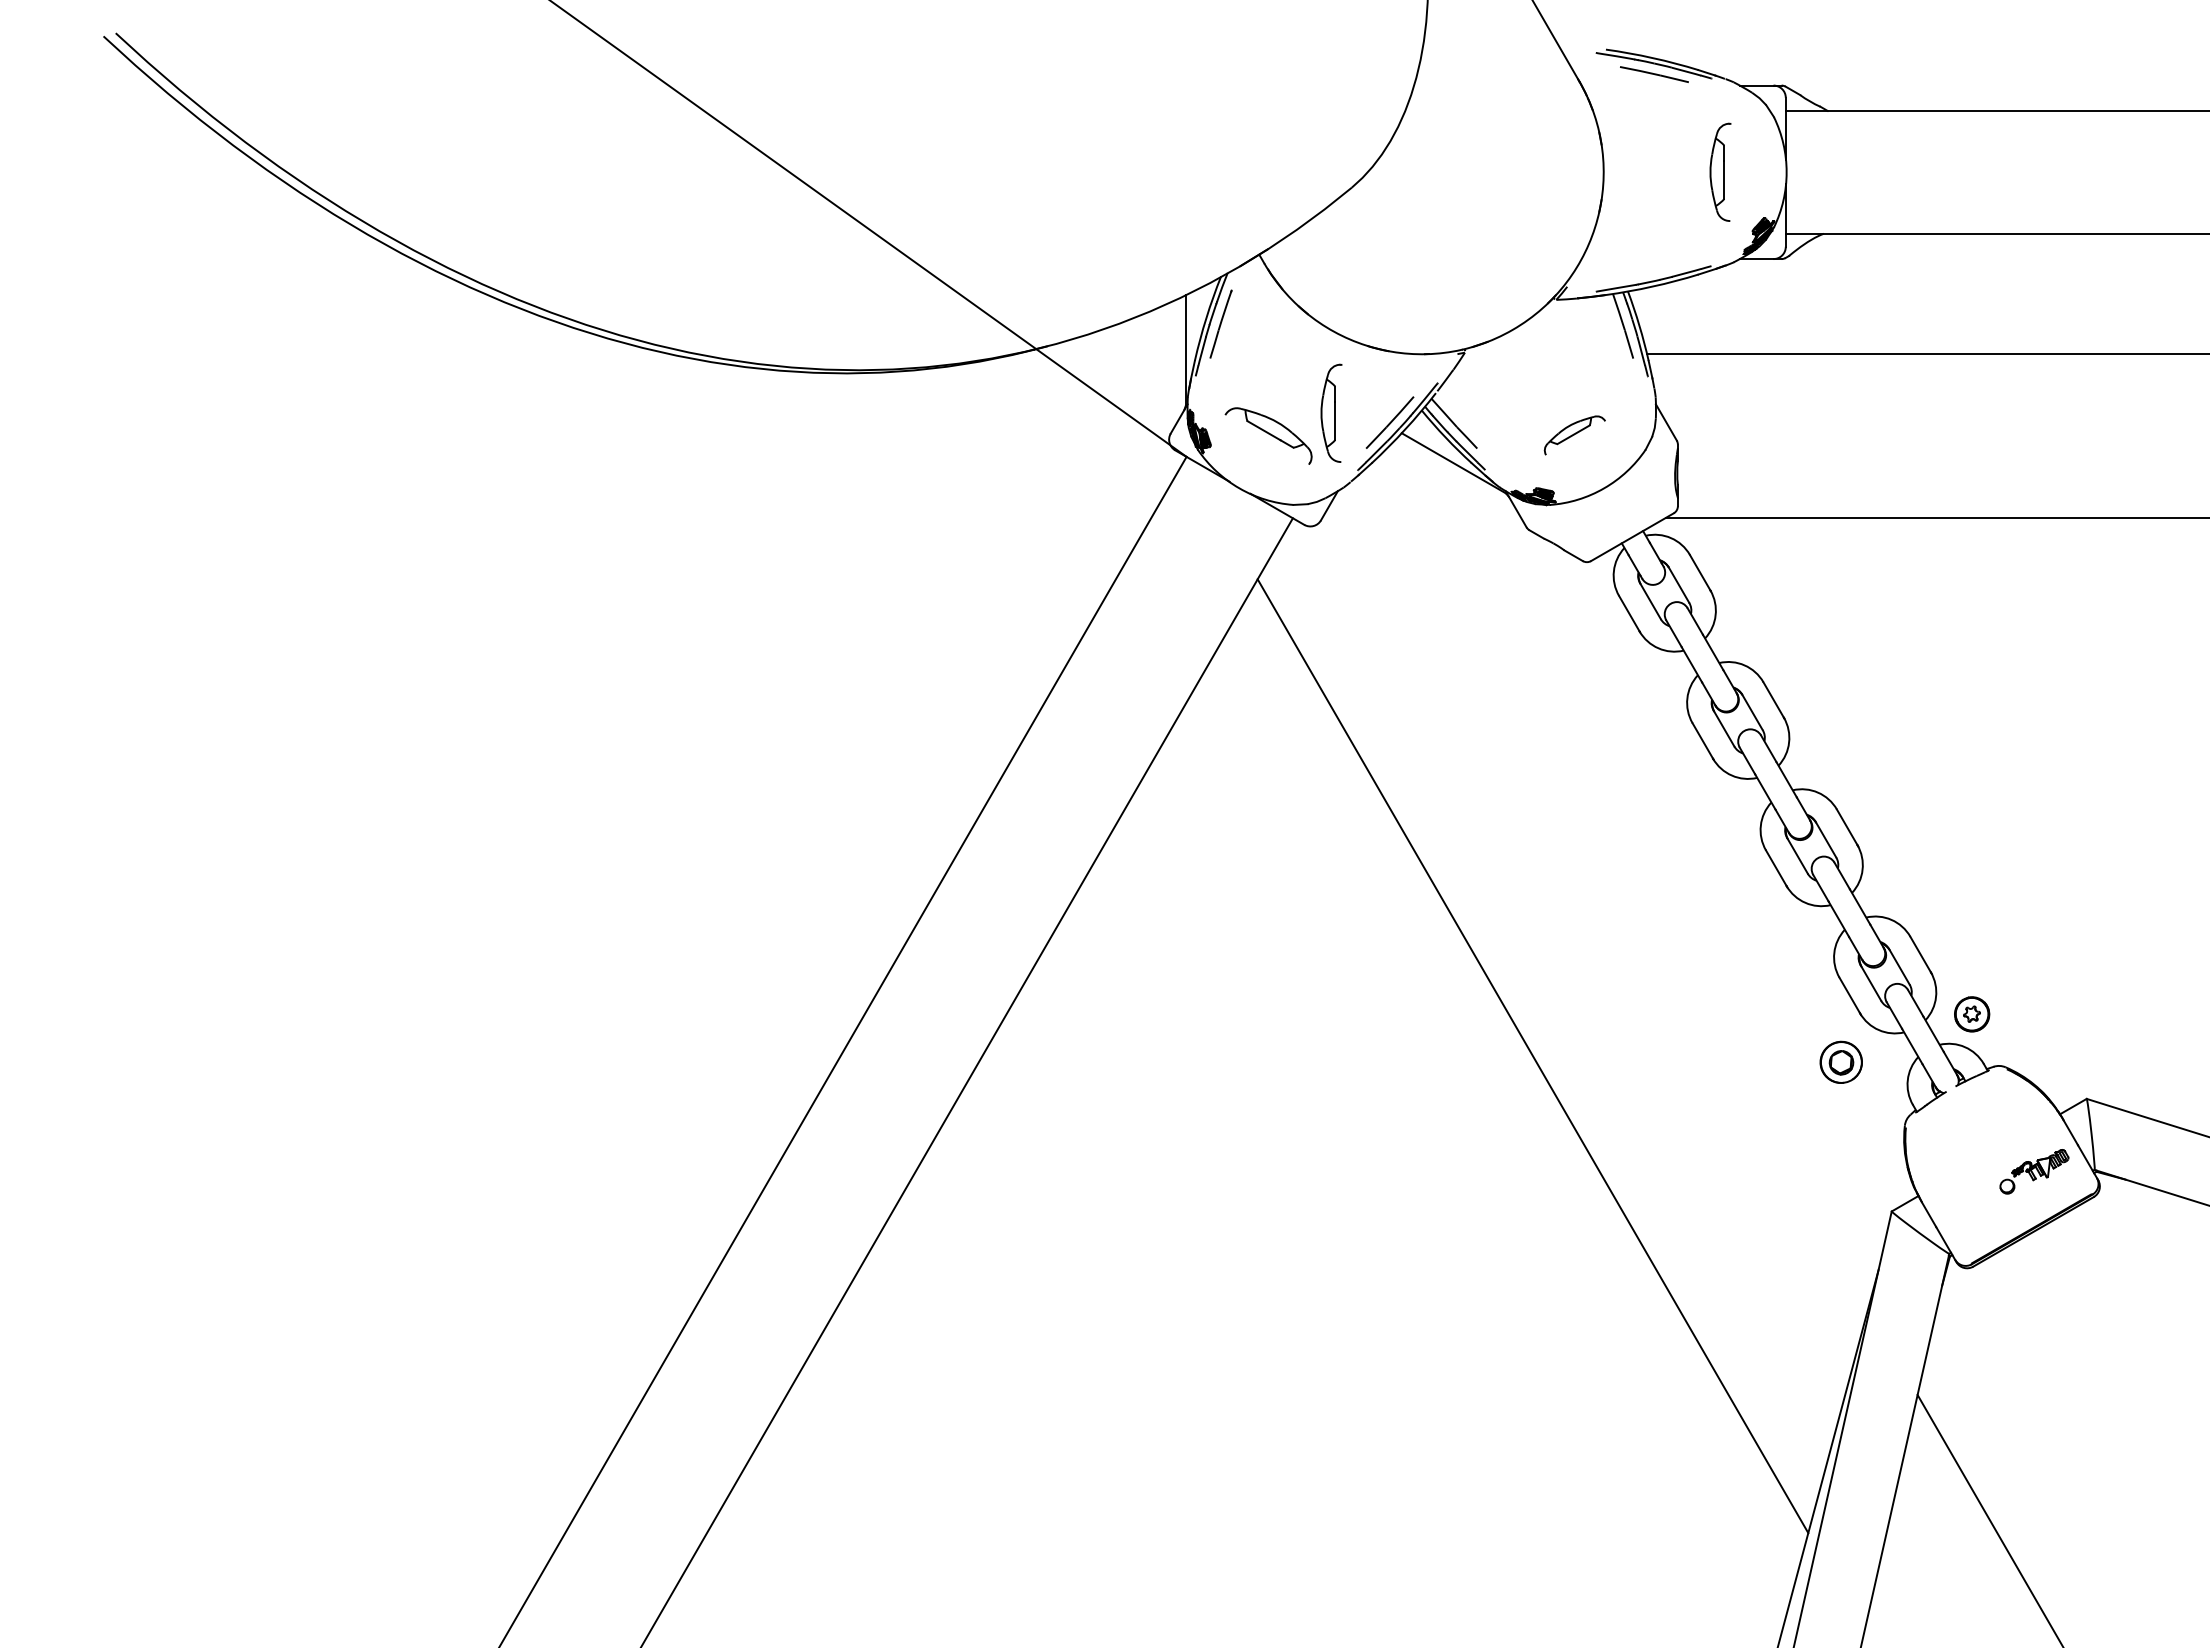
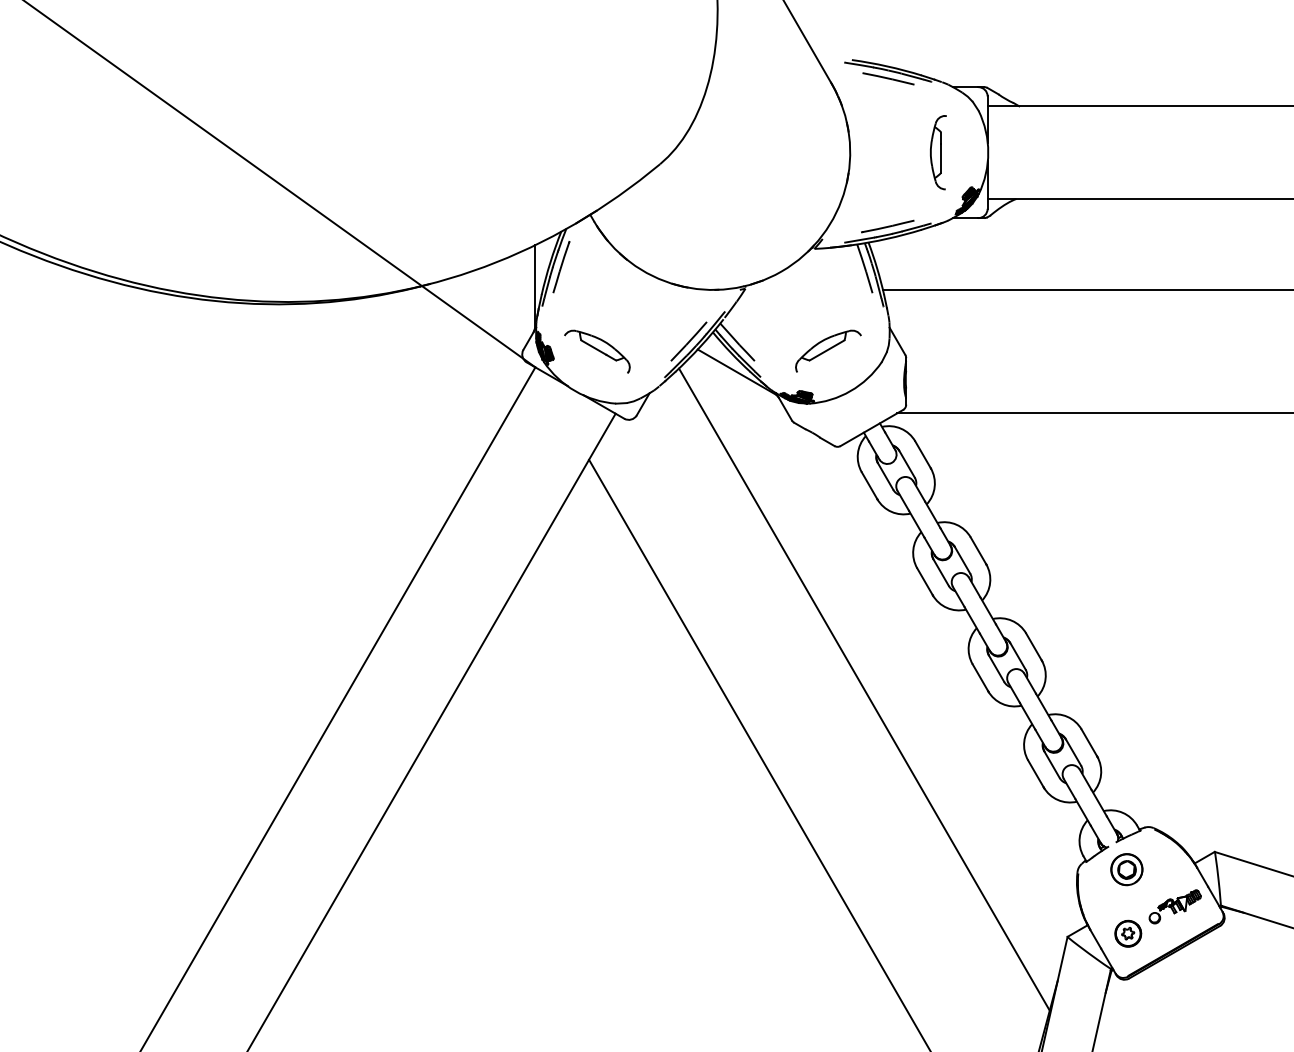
line: (1653, 269) -> (887, 225), added
part: (1331, 412) -> (644, 333), removed
part: (1574, 435) -> (828, 351), size x1.43
line: (1622, 883) -> (864, 689), added
part: (1972, 1014) -> (1128, 933), moved
part: (1840, 1061) -> (1126, 868), moved

